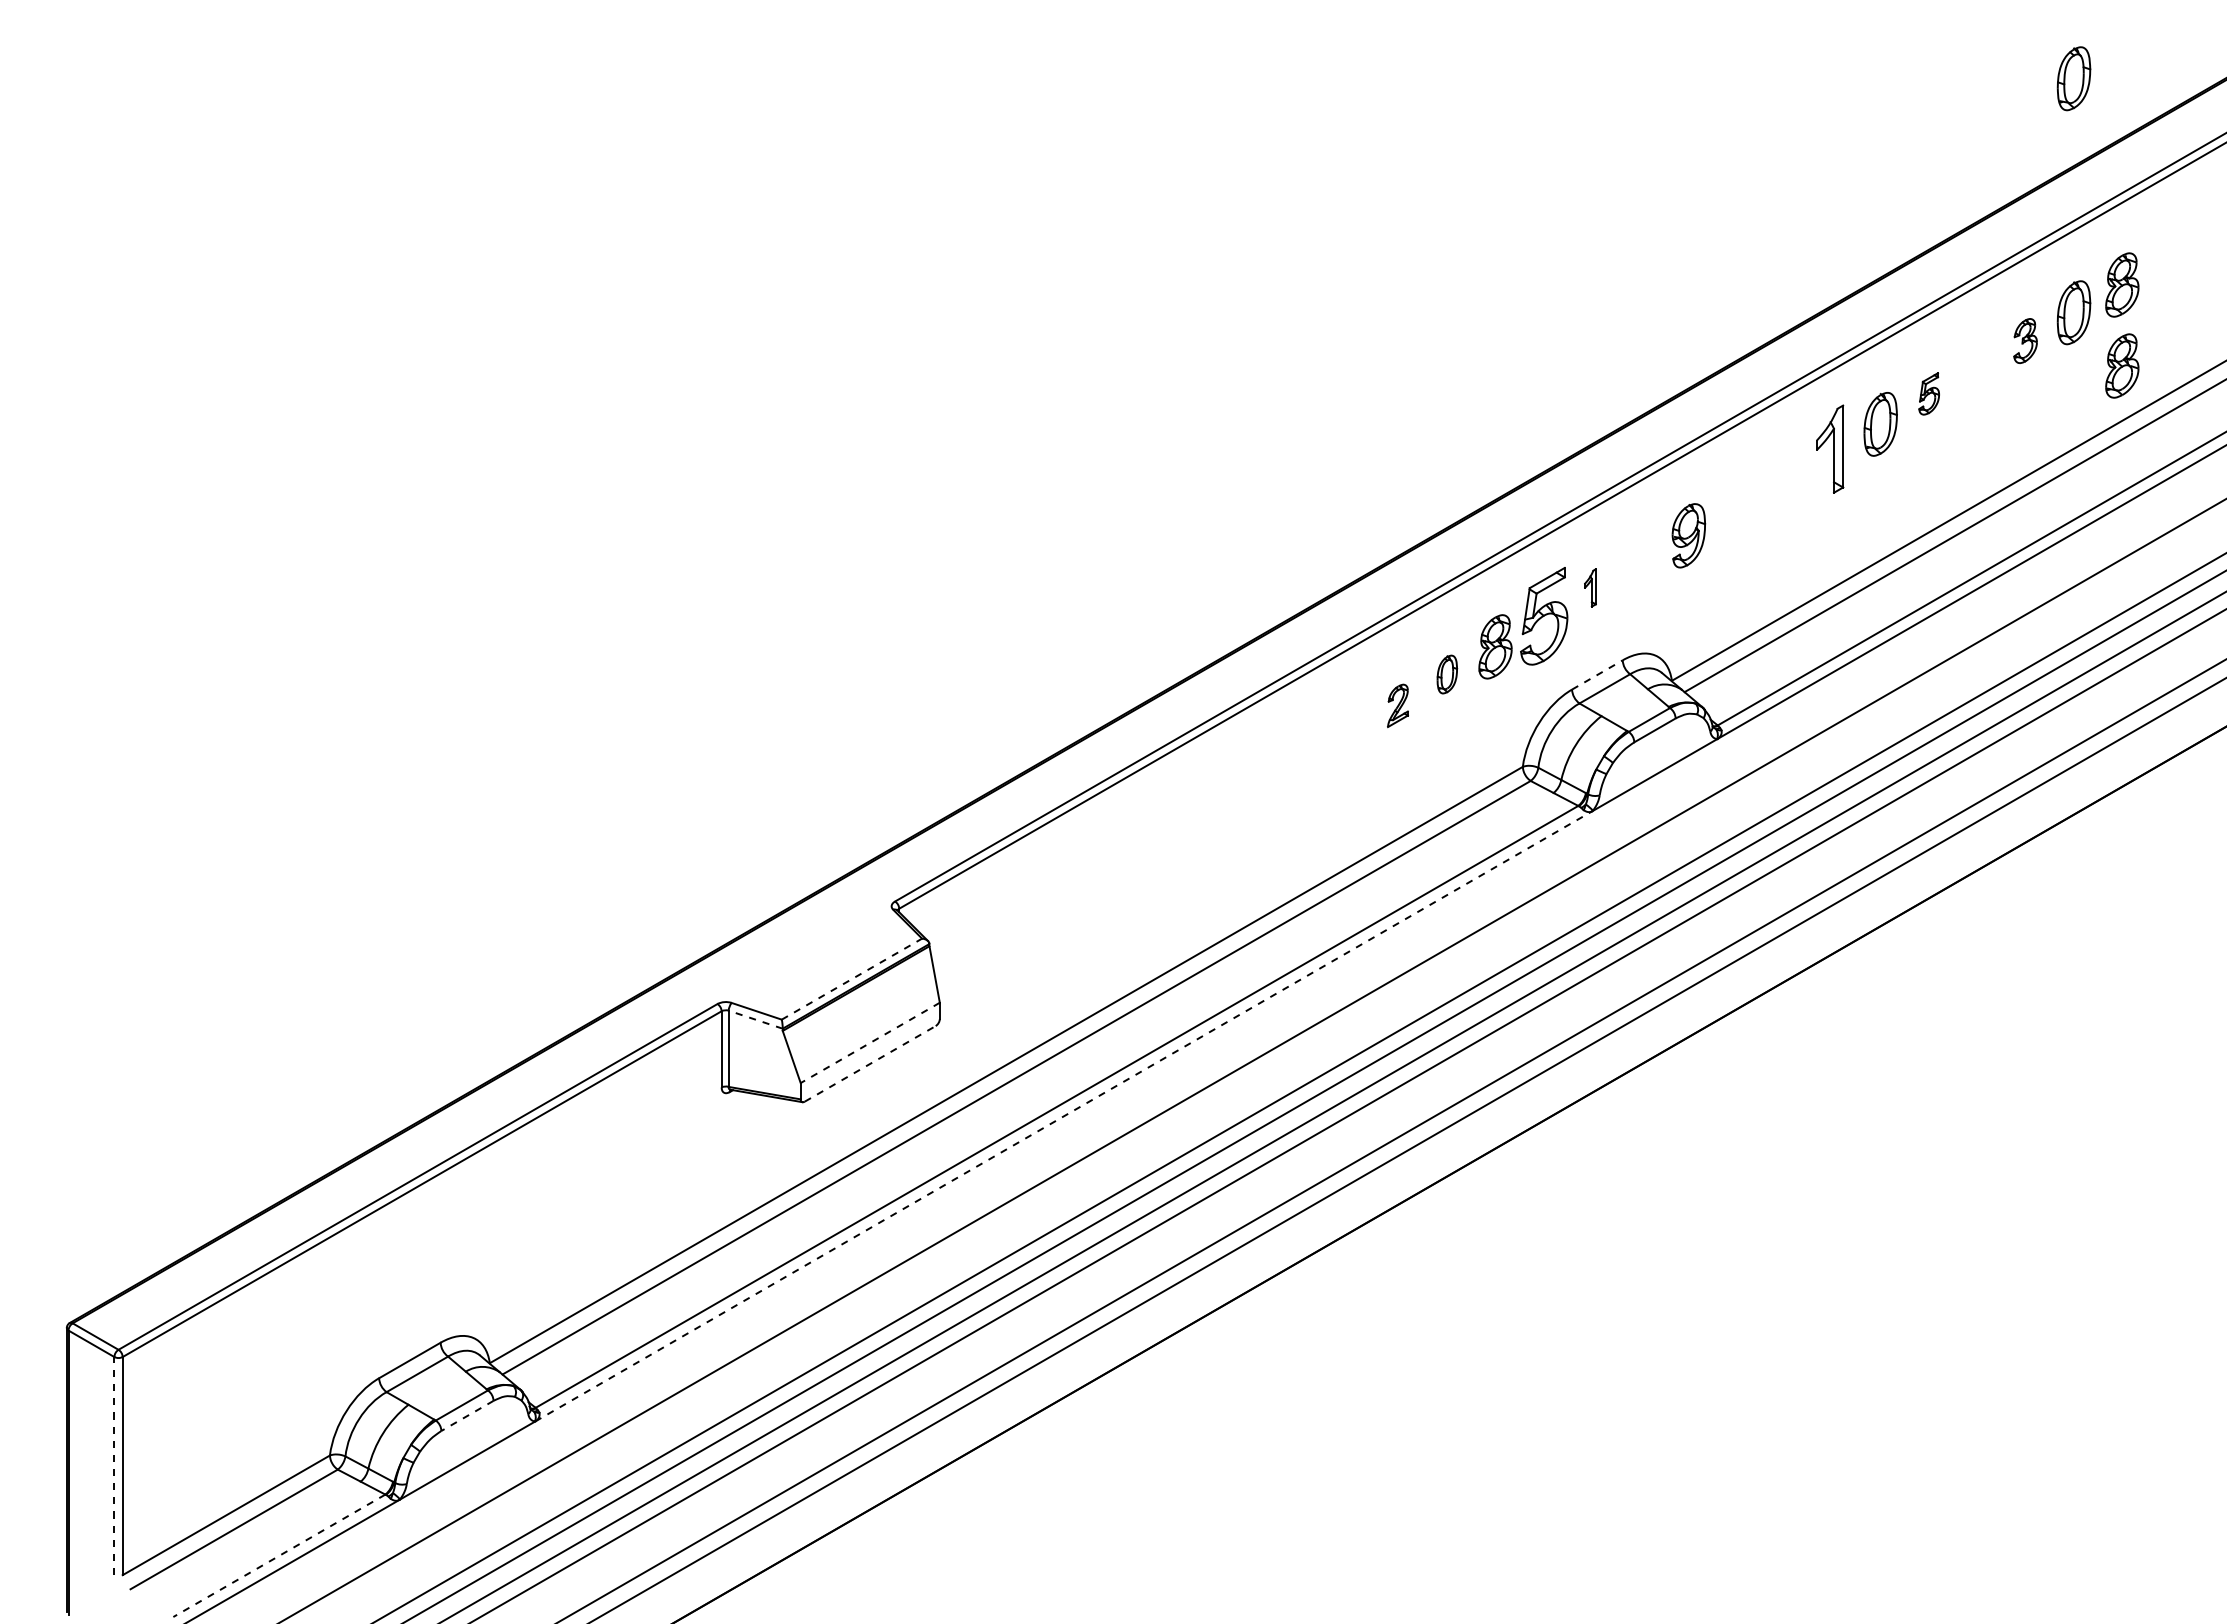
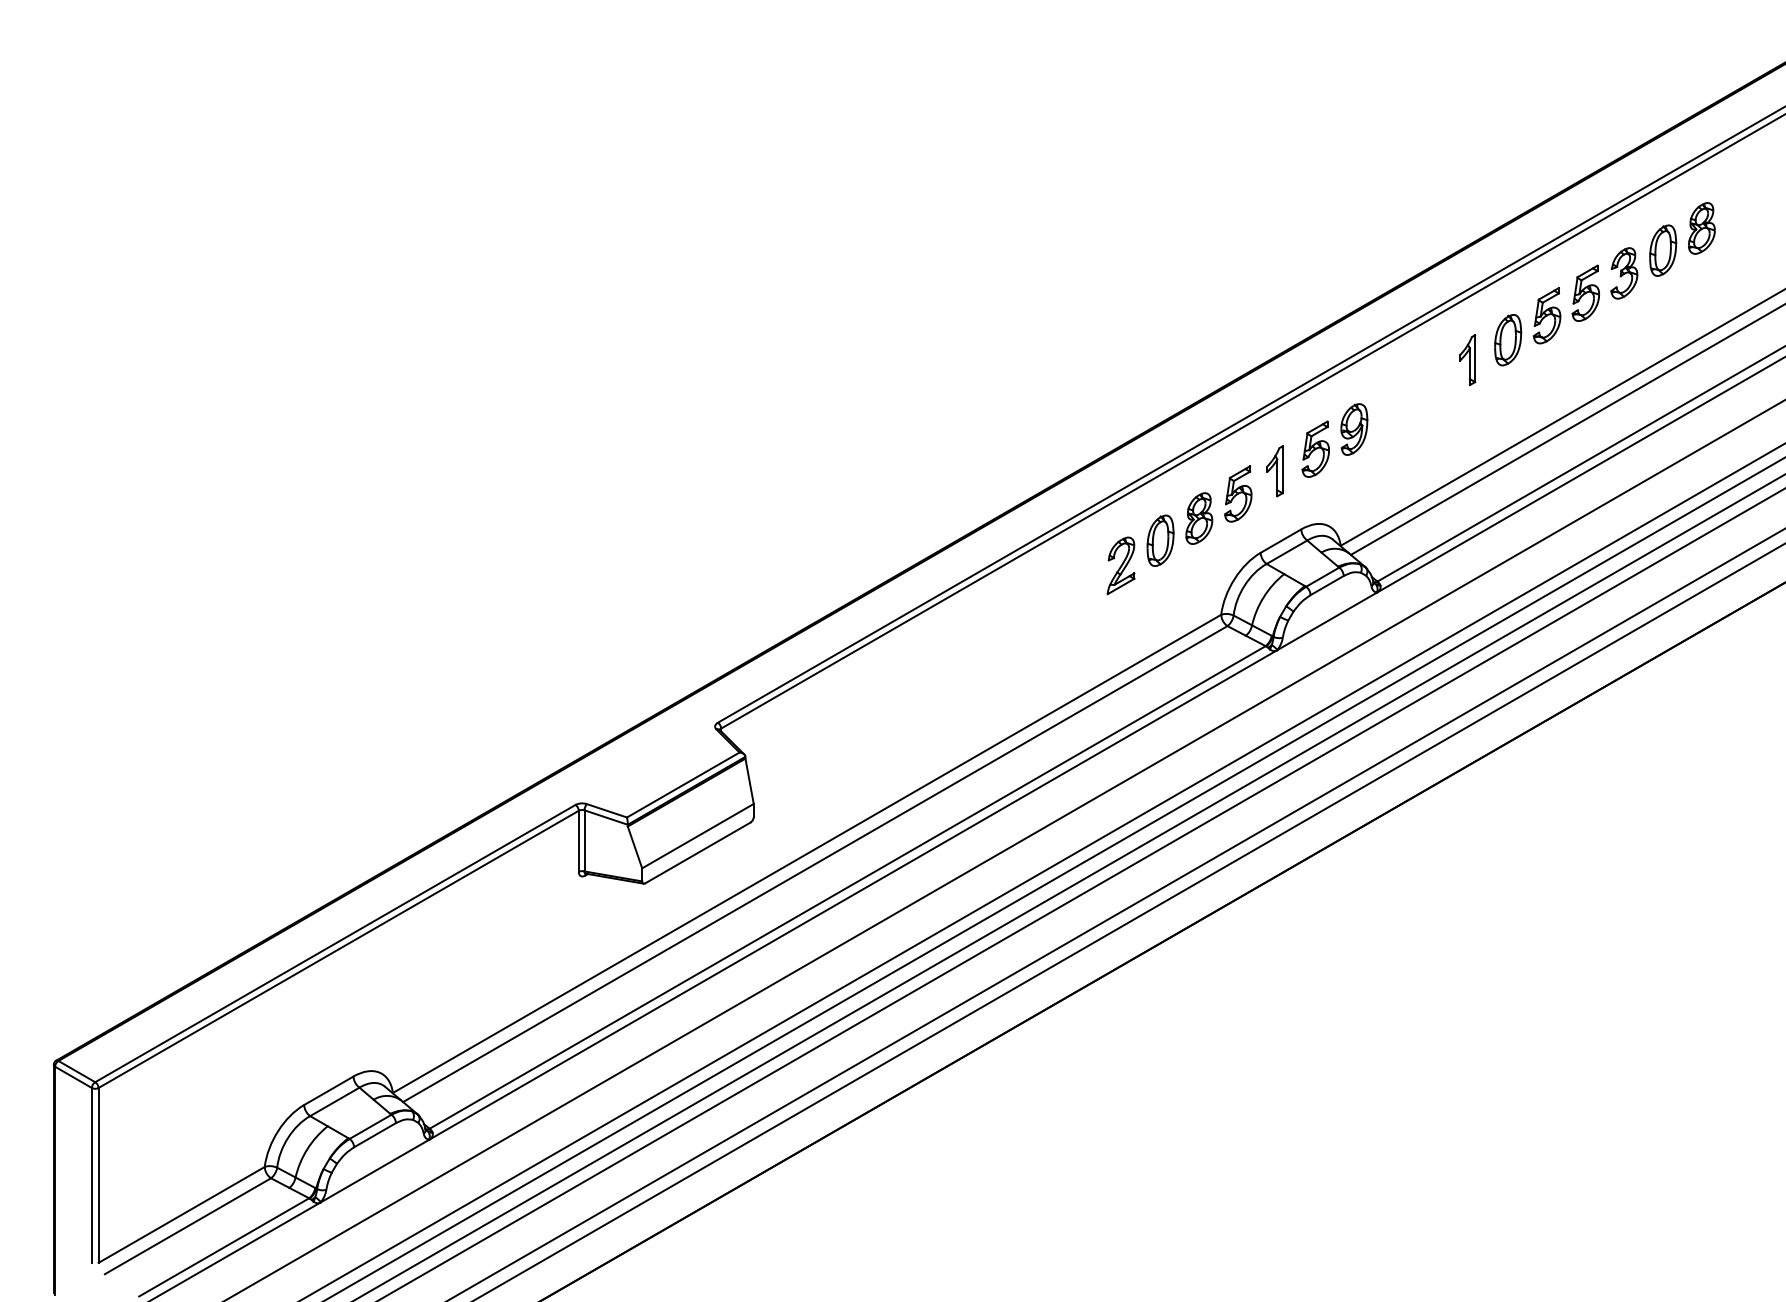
part: (2073, 78) -> (1662, 62), removed
part: (2025, 340) -> (1624, 272), size x1.43
part: (1977, 365) -> (1585, 292), added
part: (2122, 365) -> (1702, 292), removed
part: (1928, 393) -> (1546, 315), size x1.67
part: (1830, 449) -> (1467, 360), size x0.71
part: (1640, 559) -> (1315, 448), added
part: (1590, 587) -> (1275, 470), size x1.67
part: (1543, 615) -> (1237, 493), size x0.71
part: (1447, 674) -> (1160, 540), size x1.67
line: (1597, 674) -> (1281, 540), dashed -> solid
part: (1397, 705) -> (1120, 565), size x1.67
line: (852, 978) -> (683, 784), dashed -> solid
line: (755, 1019) -> (605, 817), dashed -> solid
line: (869, 1043) -> (697, 836), dashed -> solid
line: (870, 1063) -> (698, 852), dashed -> solid
line: (1063, 1116) -> (852, 895), dashed -> solid
line: (467, 1416) -> (375, 1135), dashed -> solid
line: (114, 1465) -> (92, 1174), dashed -> solid
line: (278, 1556) -> (223, 1247), dashed -> solid

